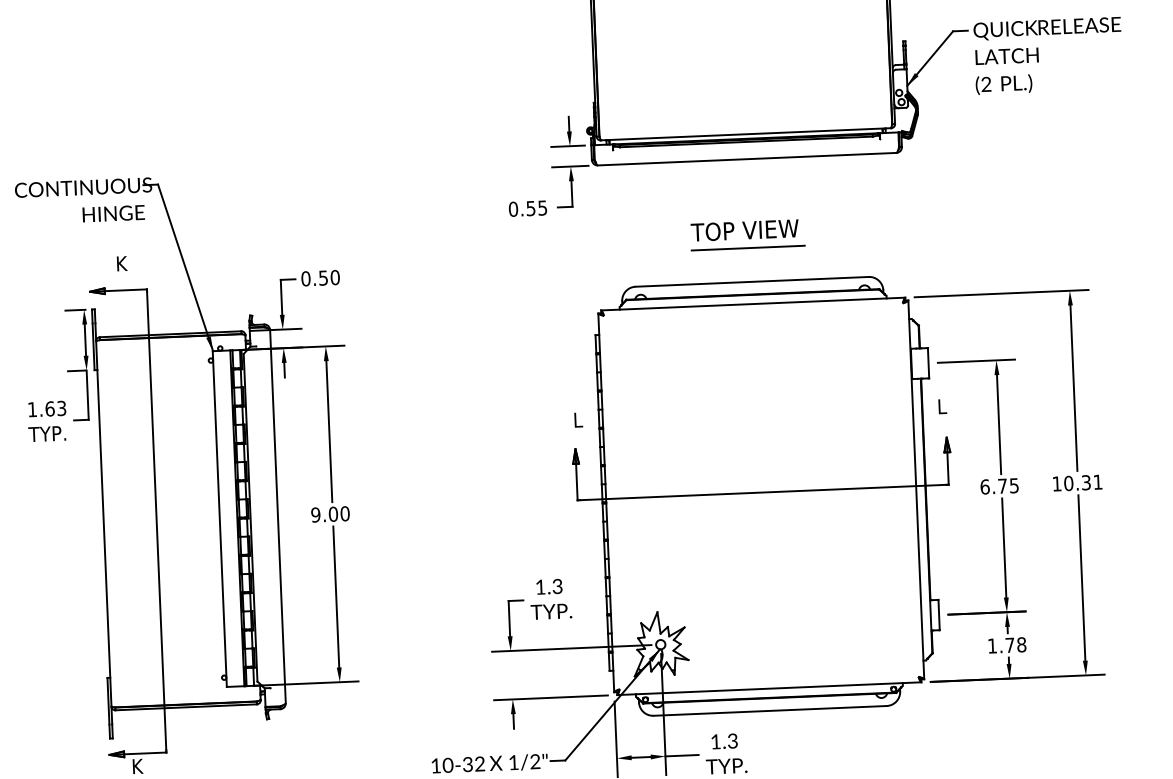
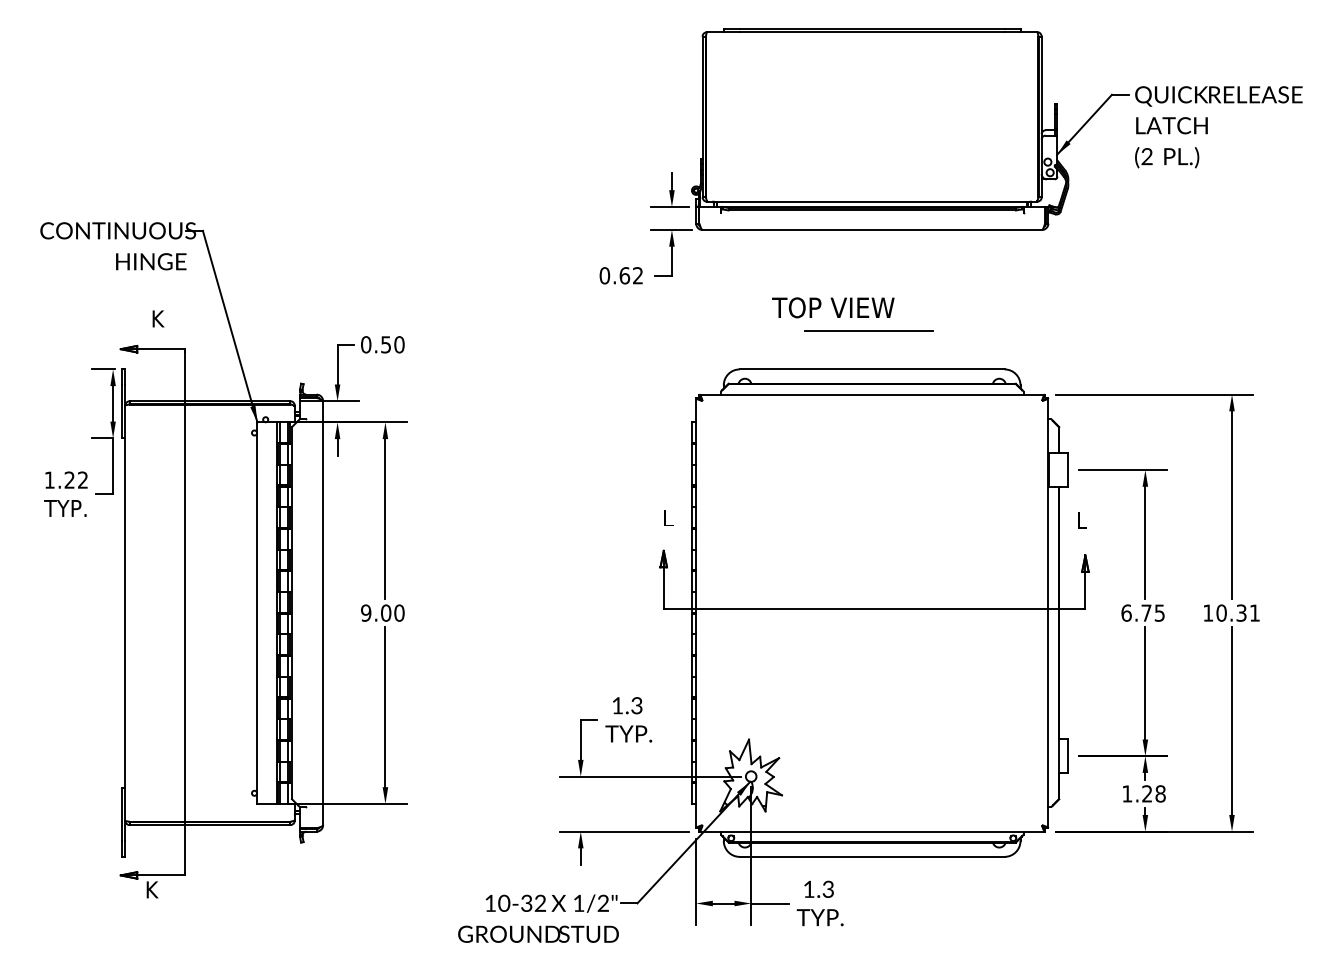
text: (536, 208) -> (630, 275), 0.55 -> 0.62
text: (745, 230) -> (833, 307), moved
text: (55, 408) -> (75, 479), 1.63 -> 1.22
text: (1010, 644) -> (1147, 793), 1.78 -> 1.28

